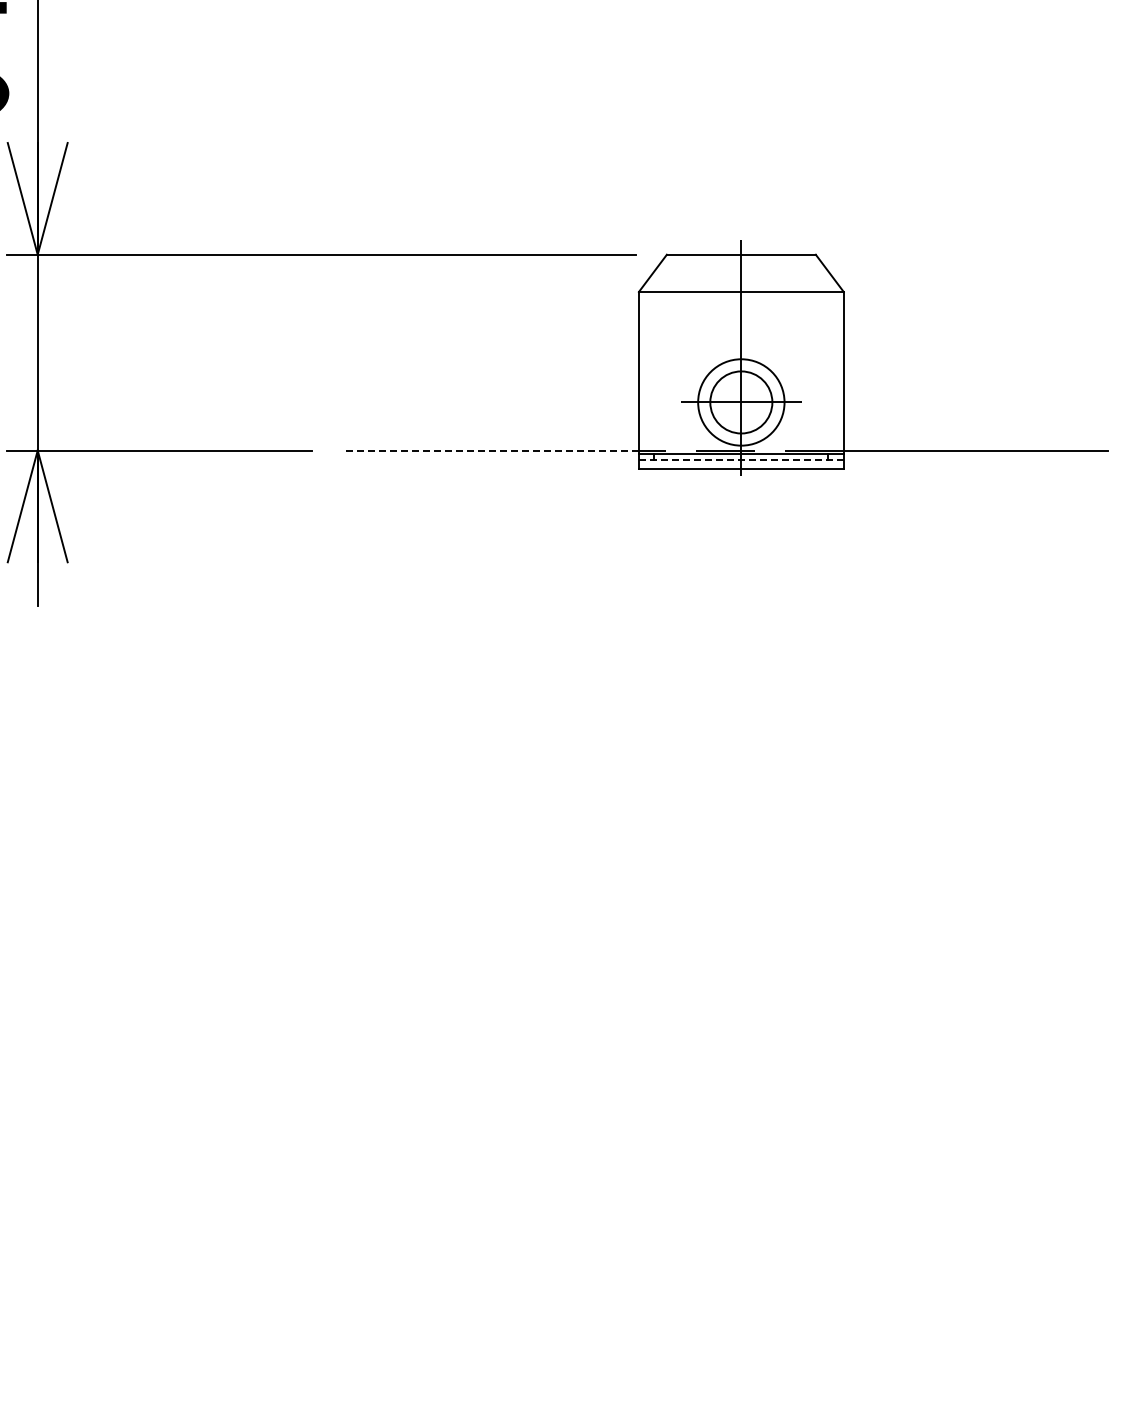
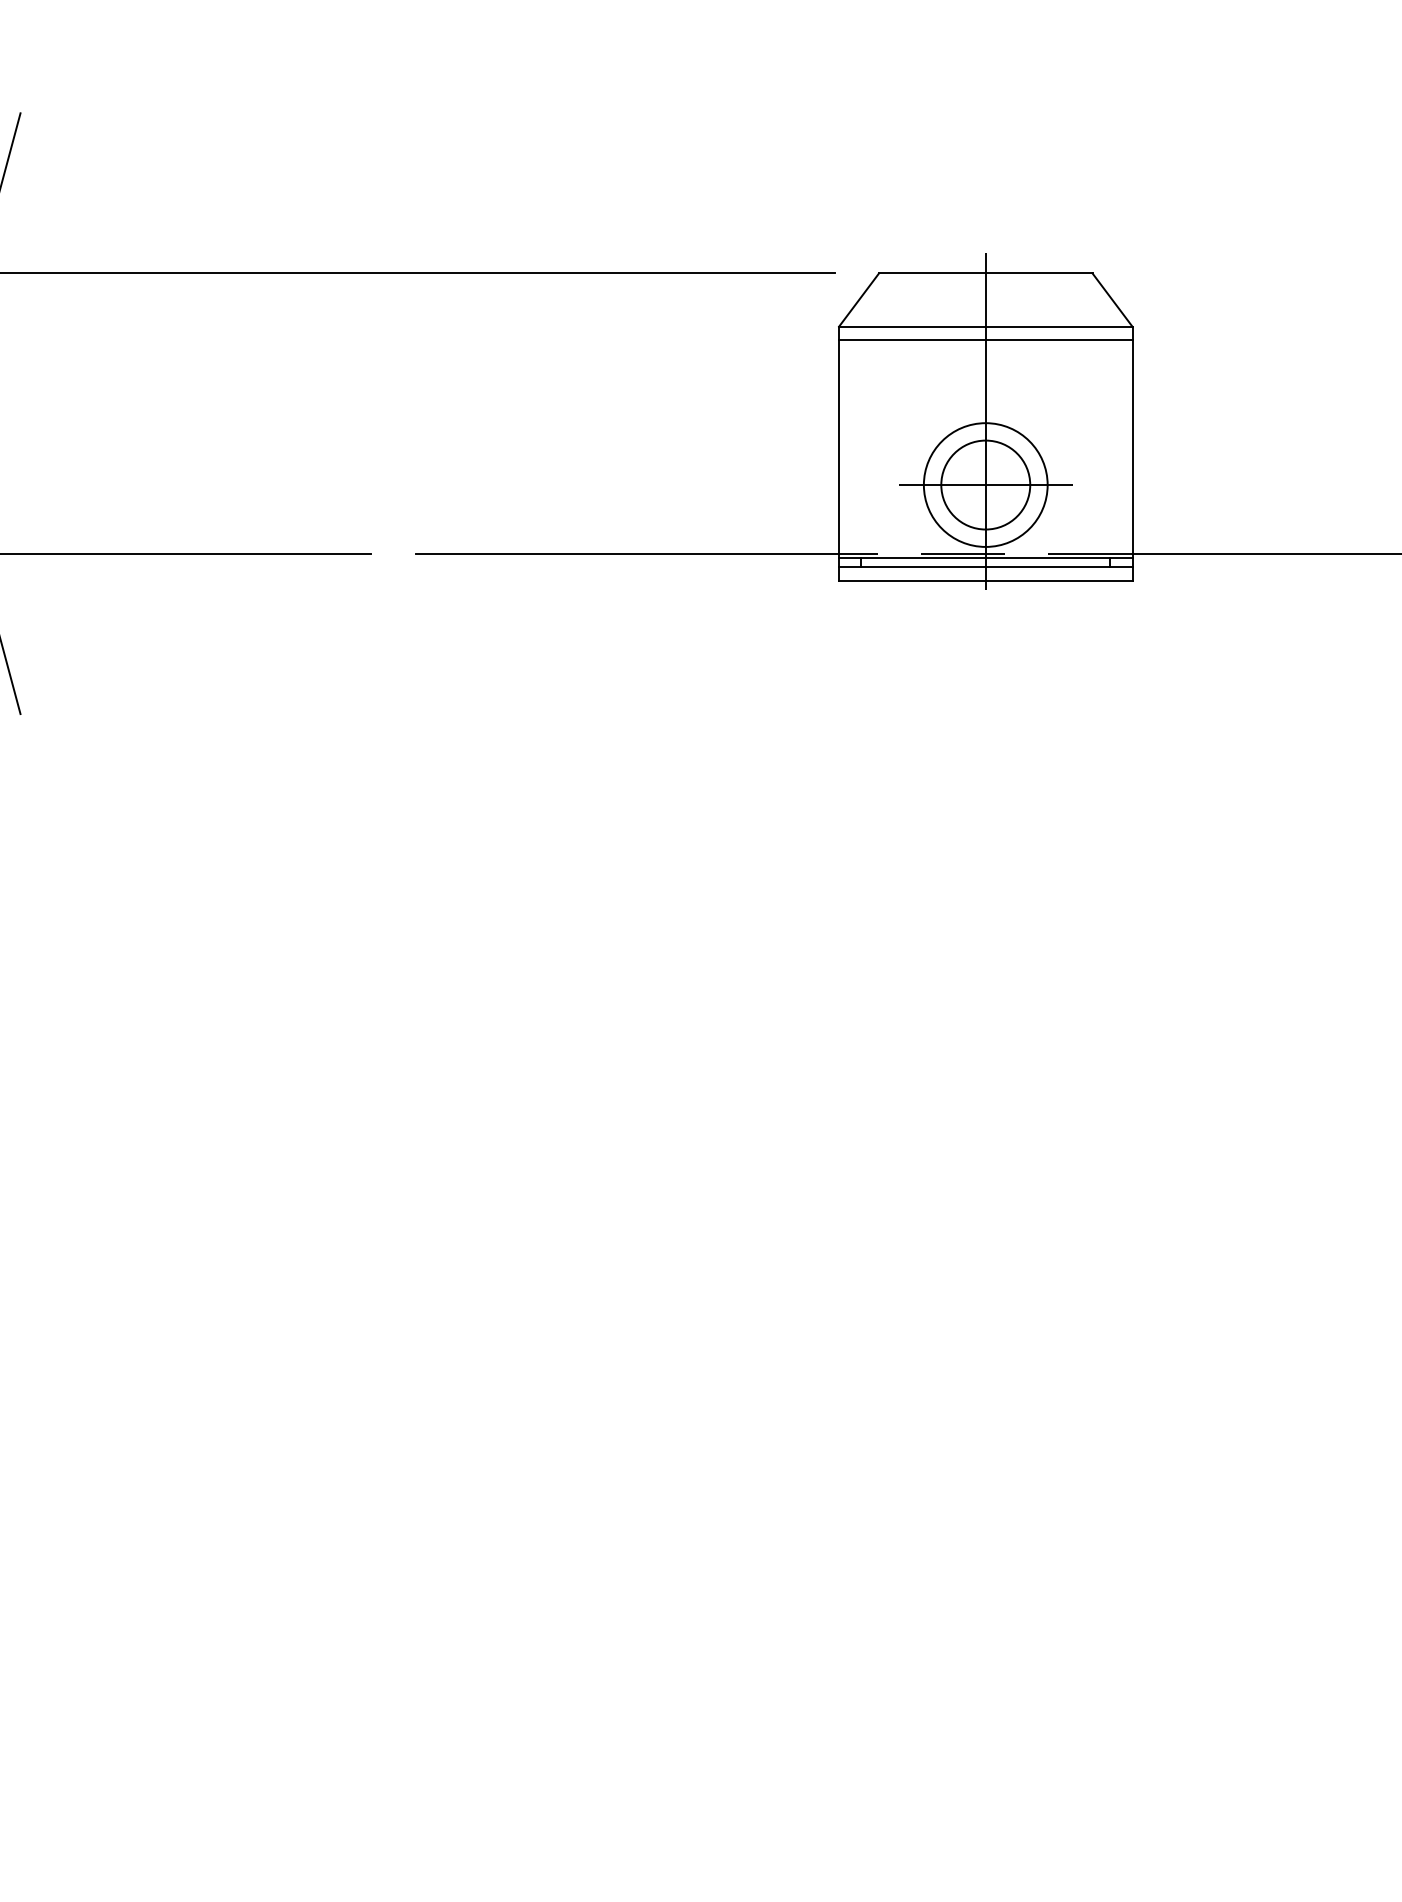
line: (740, 301) -> (984, 340), added
line: (491, 450) -> (627, 553), dashed -> solid
line: (741, 459) -> (985, 566), dashed -> solid

